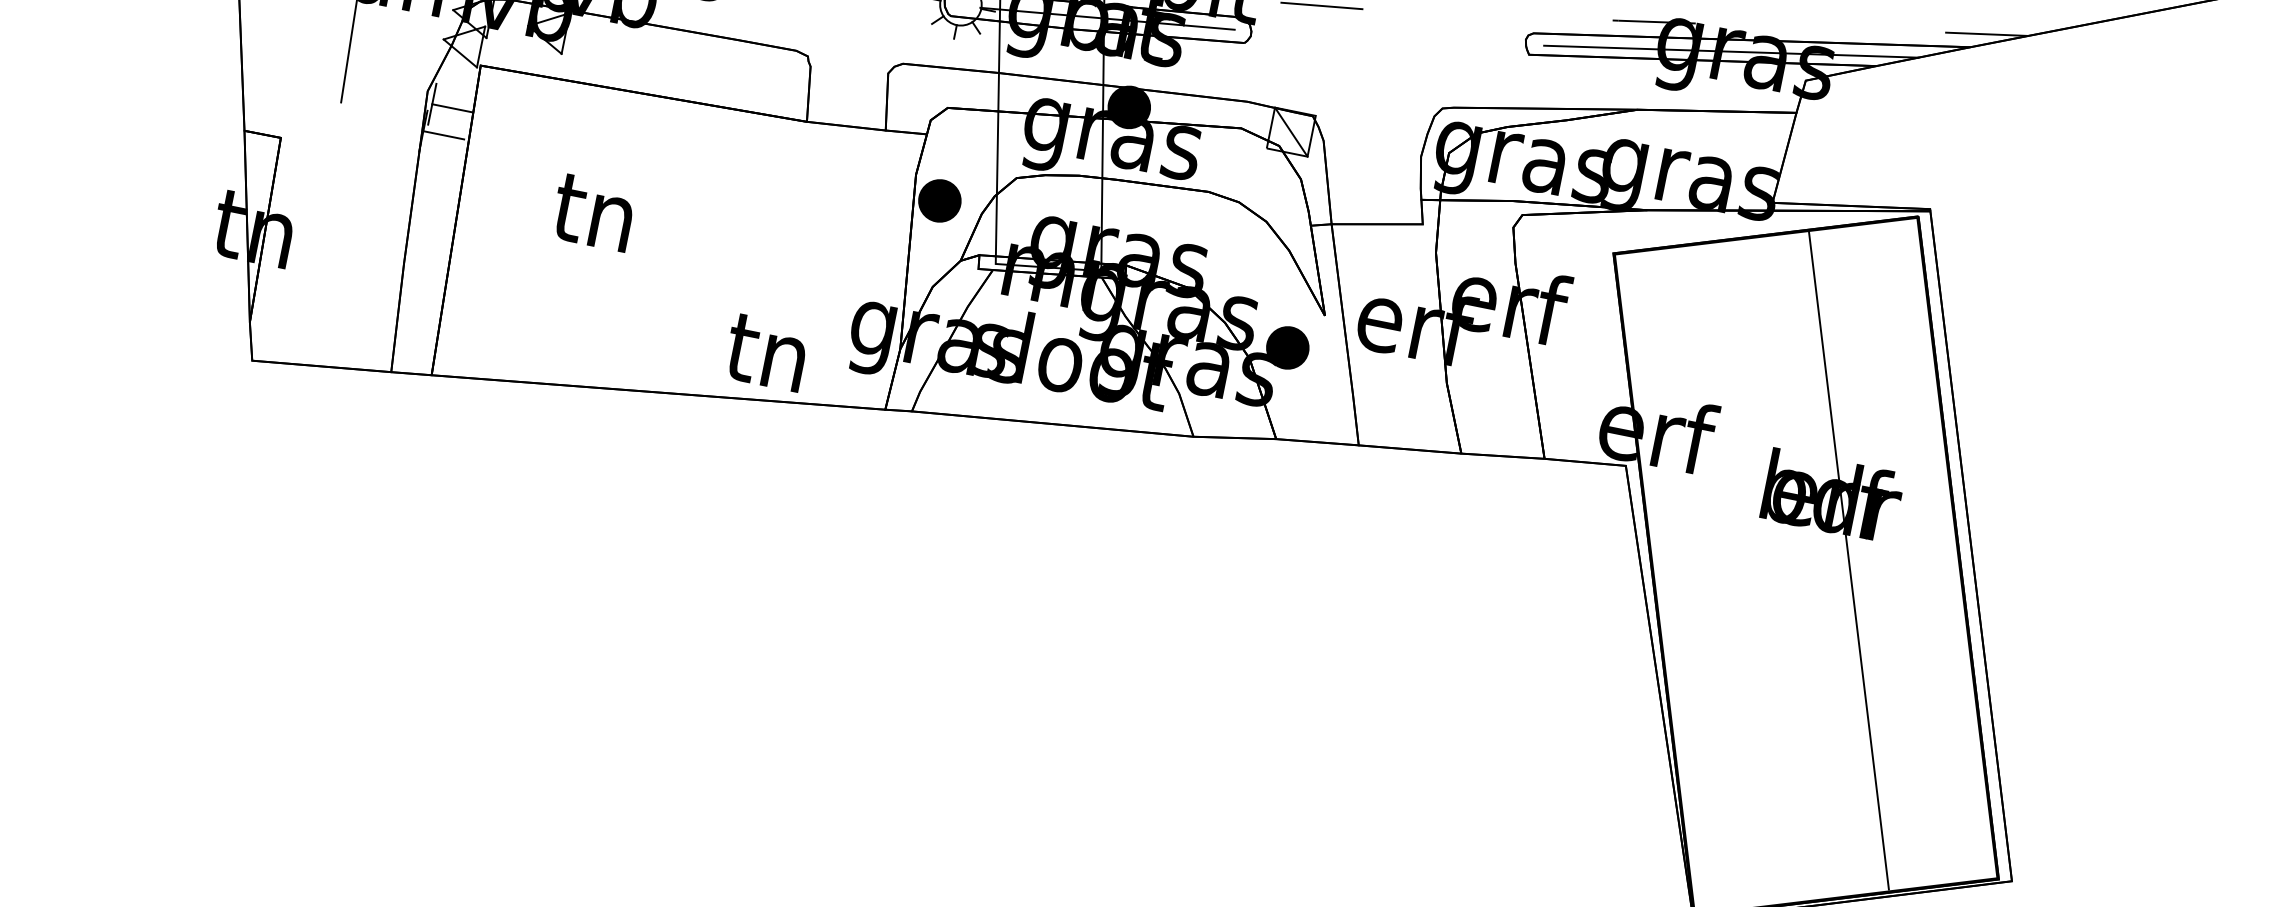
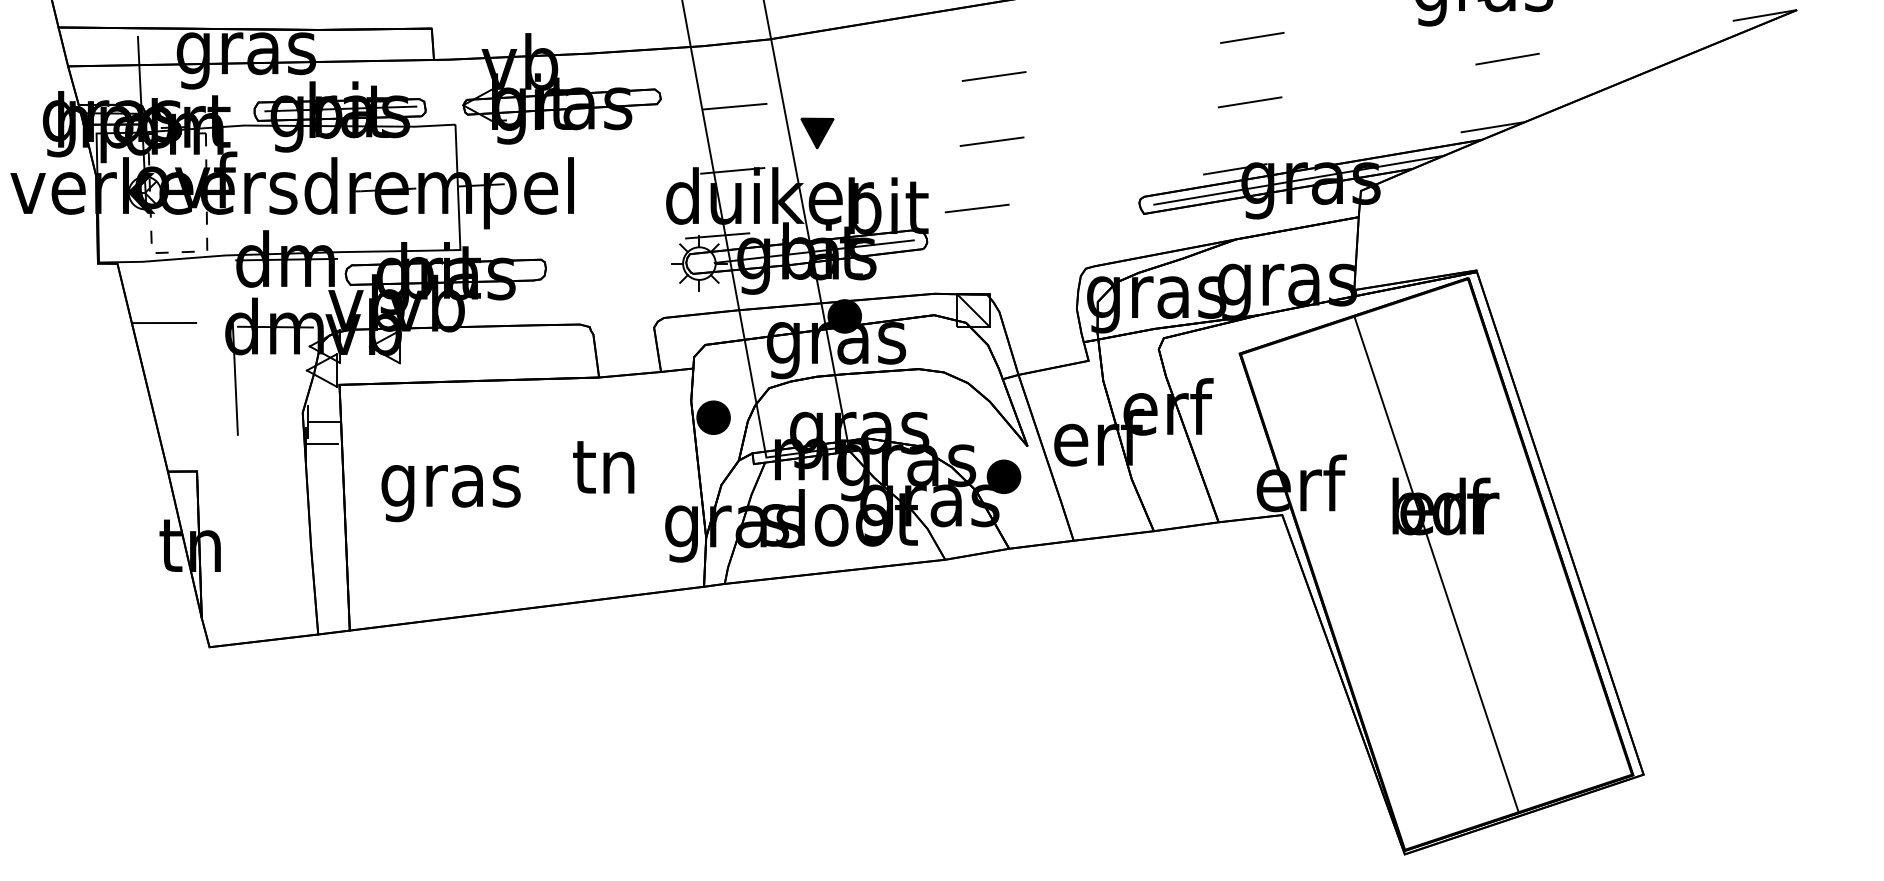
text: (593, 223) -> (450, 488), tn -> gras
text: (766, 352) -> (603, 467), moved
line: (1848, 560) -> (1436, 564), moved

